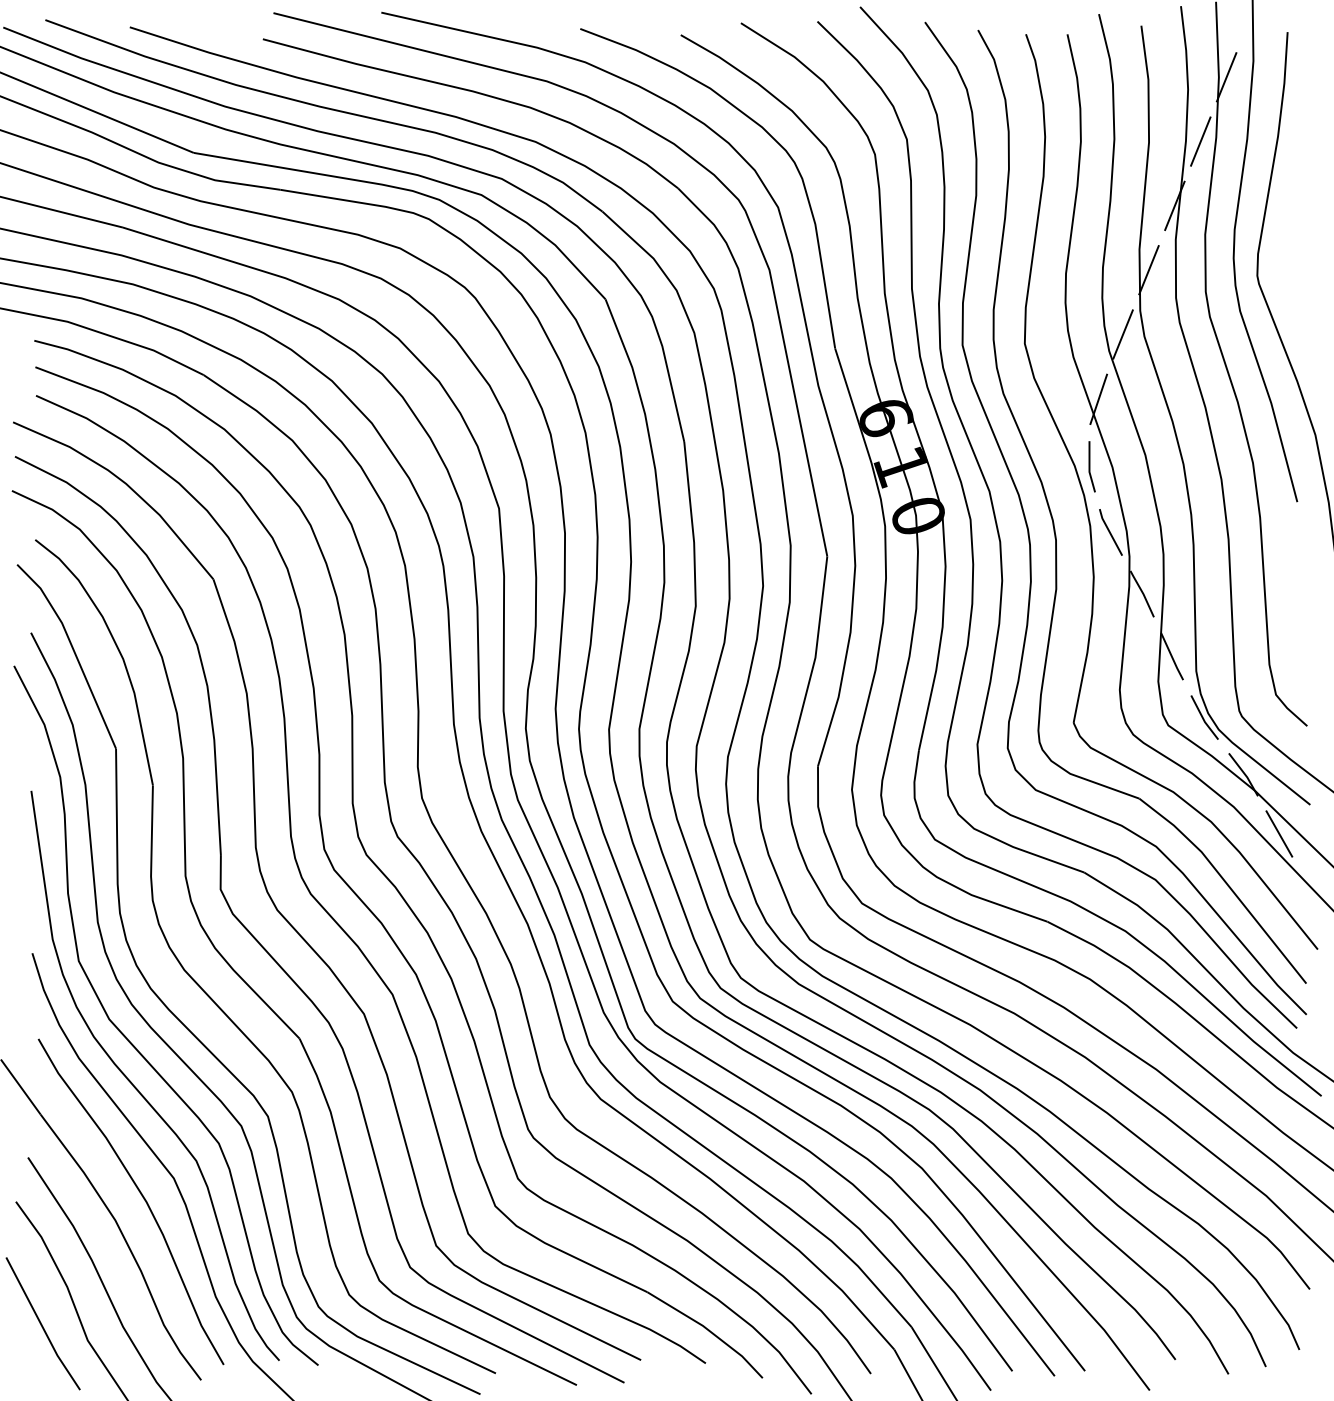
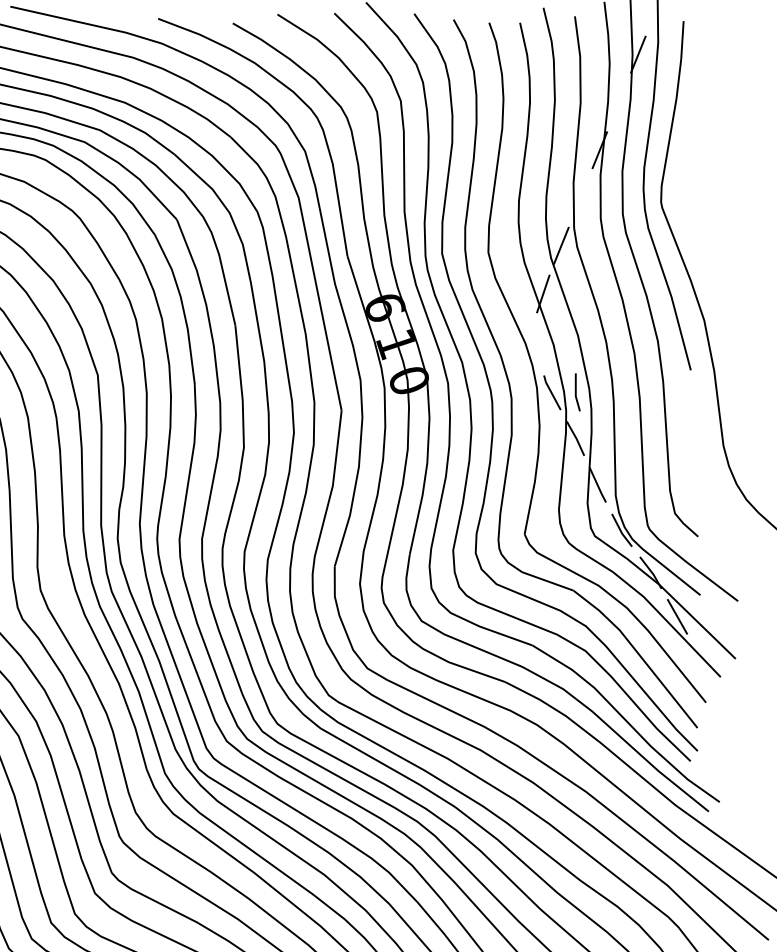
line: (1200, 141) -> (618, 102), removed
line: (1148, 270) -> (580, 198), removed
line: (1090, 466) -> (576, 392), moved

